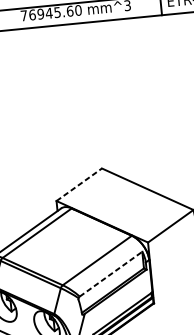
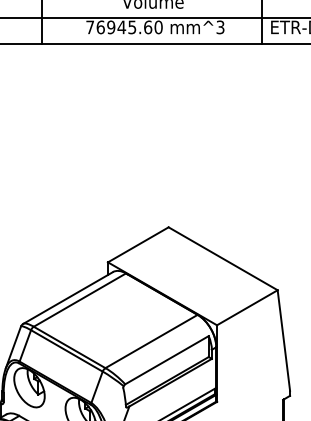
line: (79, 184) -> (138, 244), dashed -> solid
line: (111, 273) -> (167, 359), dashed -> solid

